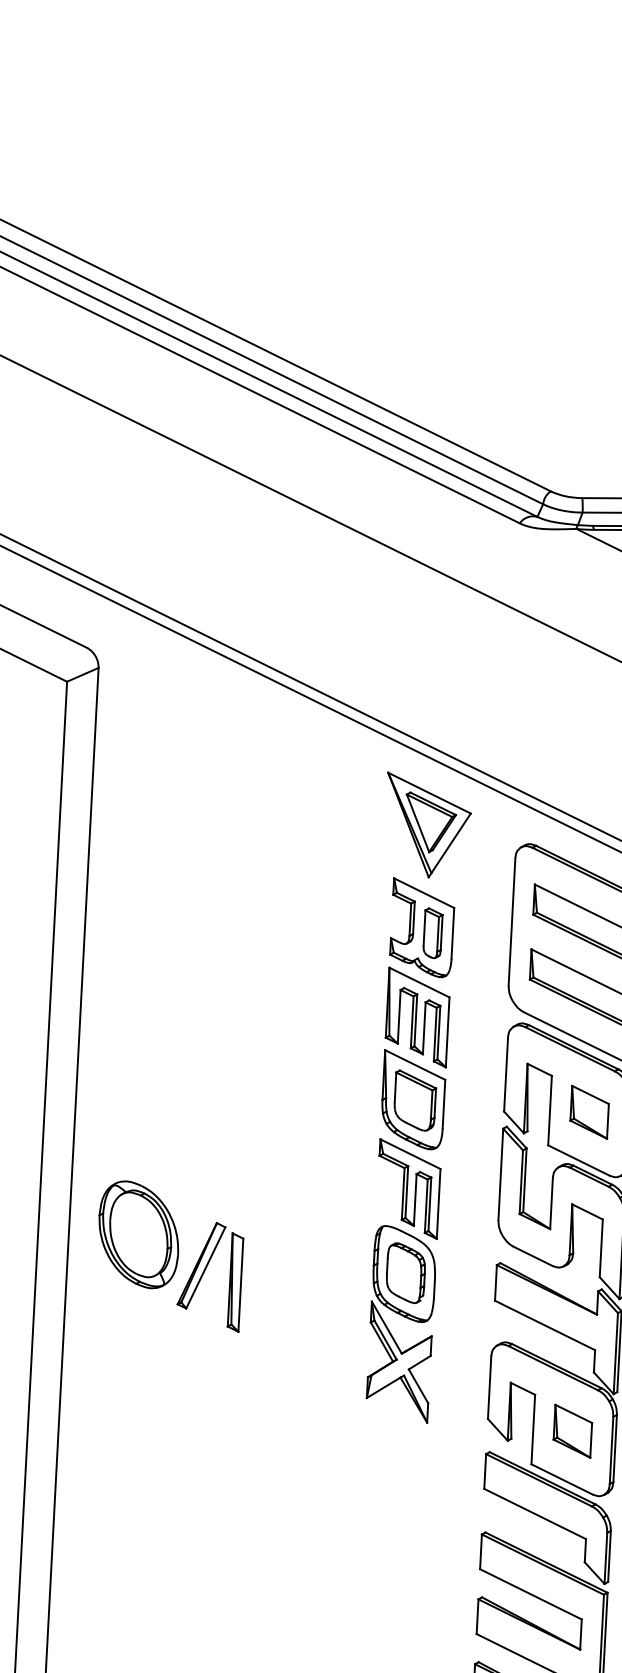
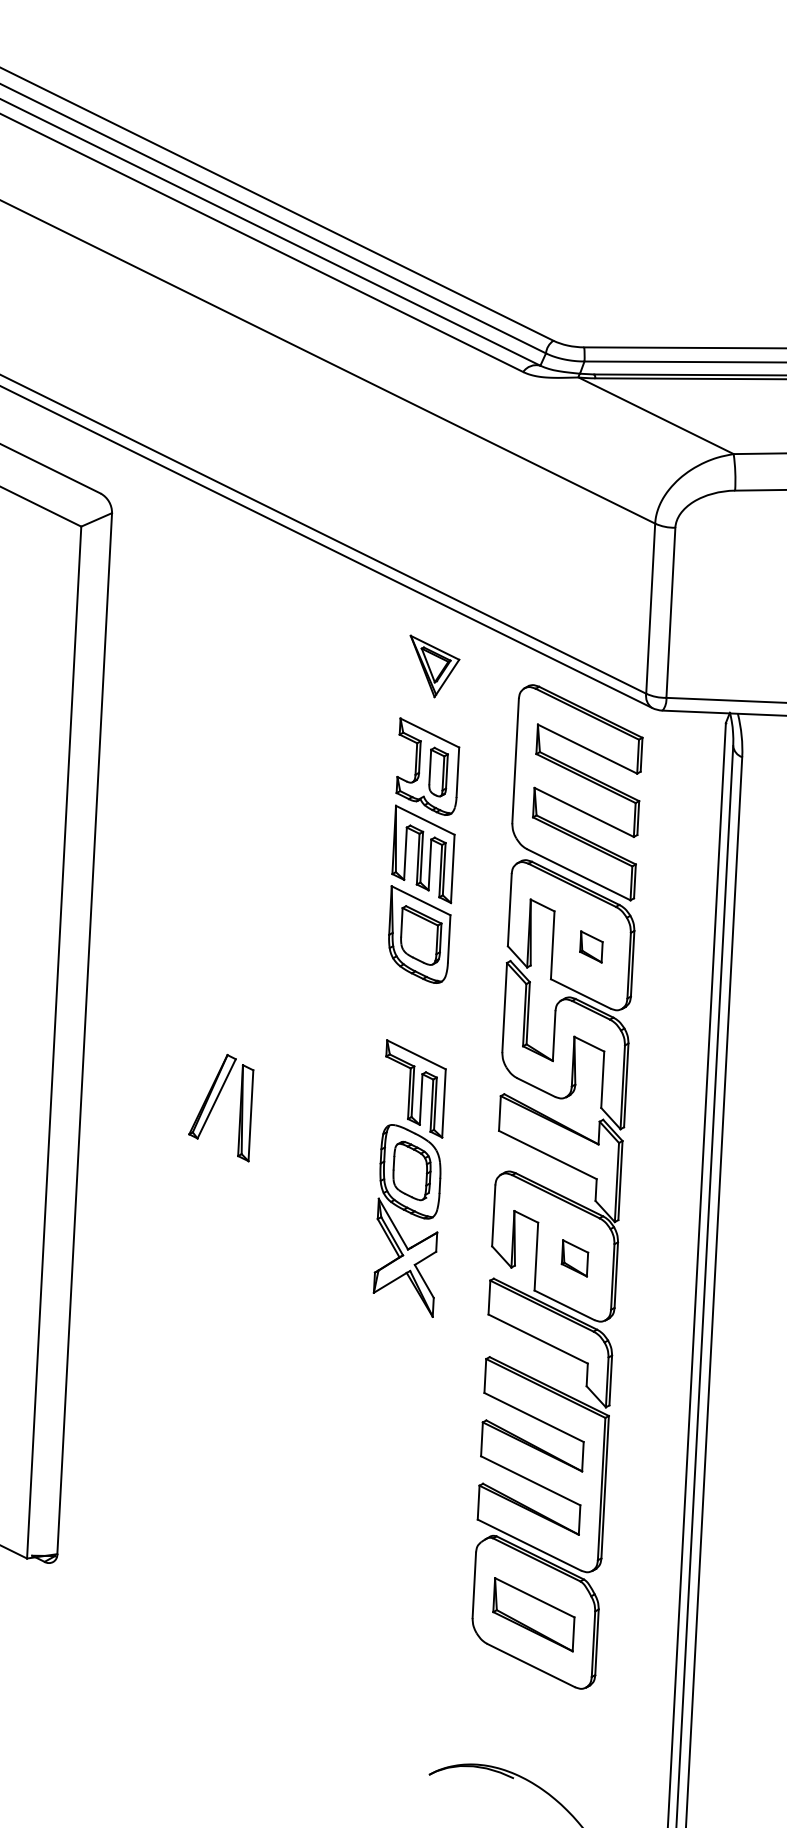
part: (428, 825) -> (434, 666), size x0.6
part: (589, 1111) -> (591, 946), size x0.6
part: (137, 1234) -> (150, 1066), removed
part: (403, 1280) -> (409, 1178), moved
part: (572, 1431) -> (574, 1258), size x0.7

